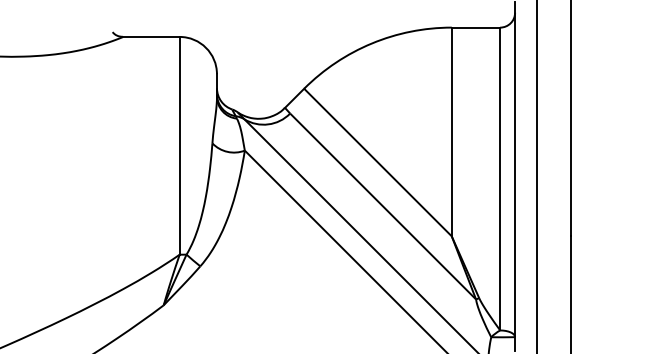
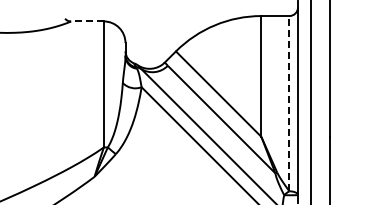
line: (151, 37) -> (87, 21), solid -> dashed
line: (500, 178) -> (289, 103), solid -> dashed

